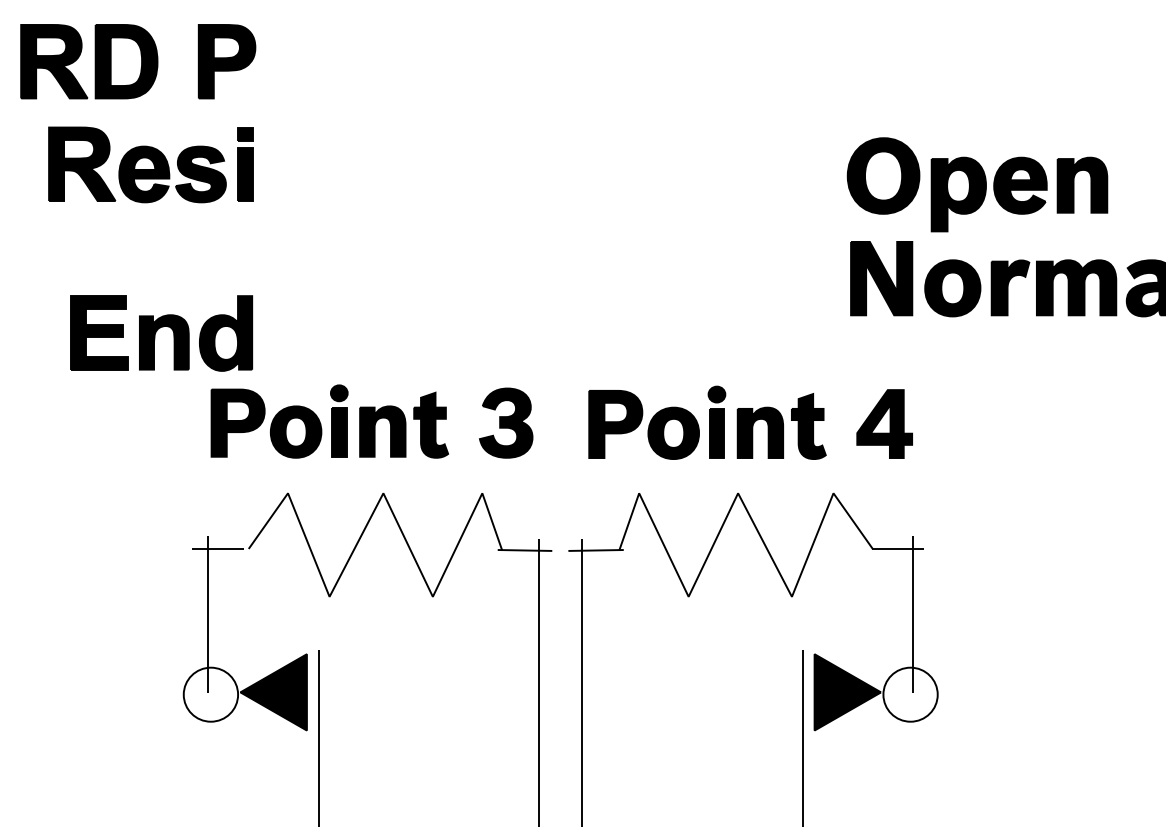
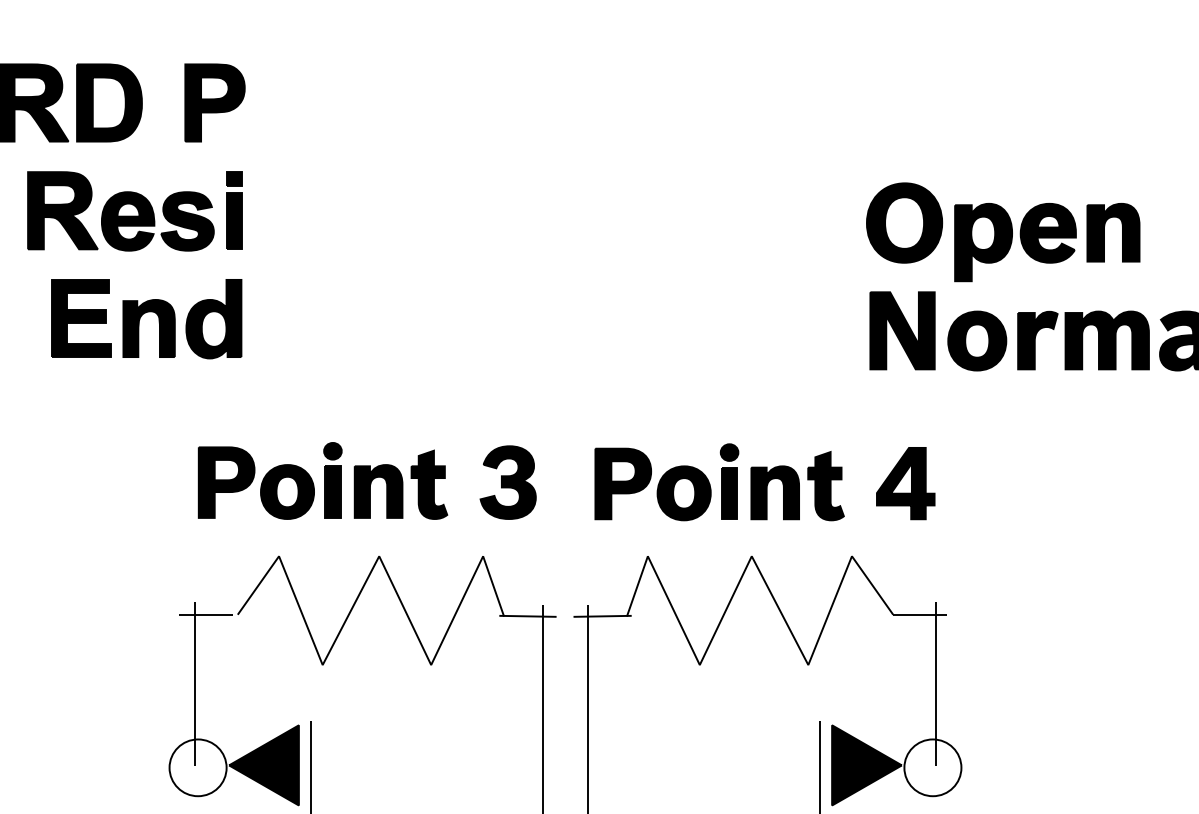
part: (161, 333) -> (146, 319), moved

